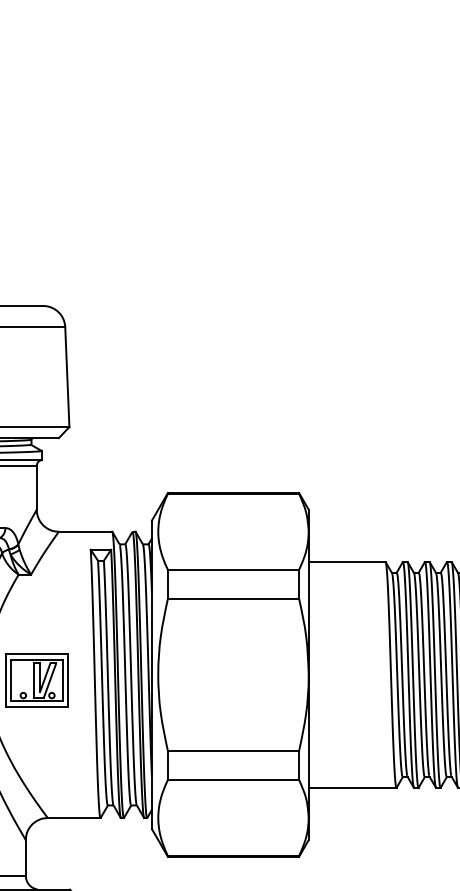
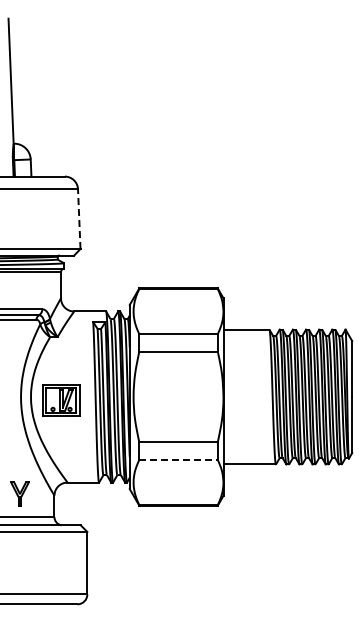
line: (67, 377) -> (79, 219), solid -> dashed
line: (235, 779) -> (179, 459), solid -> dashed

